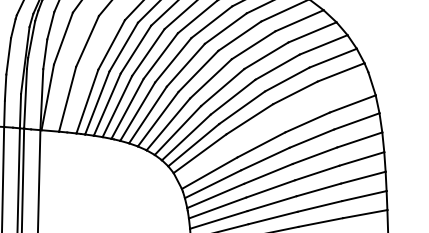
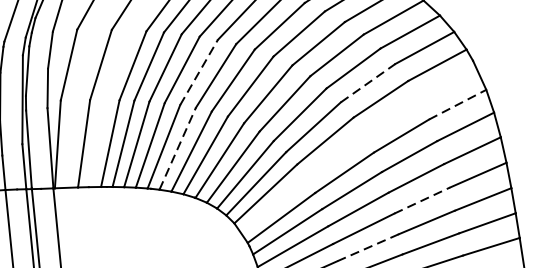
line: (160, 56) -> (198, 73), solid -> dashed
line: (287, 79) -> (368, 83), solid -> dashed
line: (353, 103) -> (458, 103), solid -> dashed
line: (137, 111) -> (177, 148), solid -> dashed
line: (317, 172) -> (422, 199), solid -> dashed
line: (272, 203) -> (368, 247), solid -> dashed

